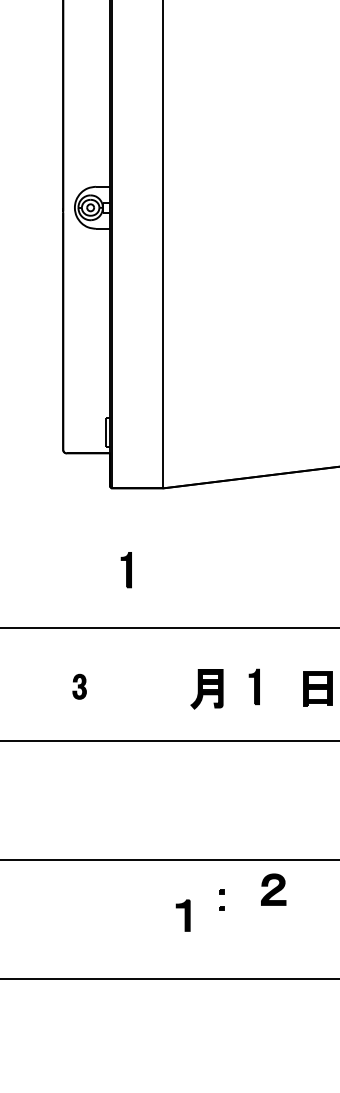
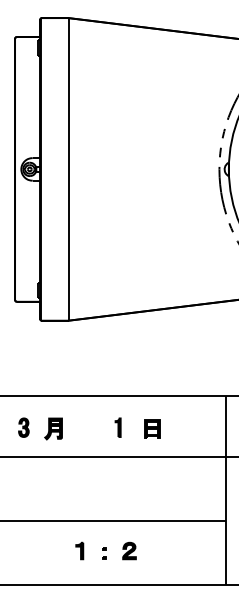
part: (125, 569) -> (48, 364), removed
part: (78, 686) -> (23, 427), size x1.43
part: (206, 688) -> (53, 428), moved
part: (273, 888) -> (129, 550), moved
part: (221, 899) -> (104, 553), moved

